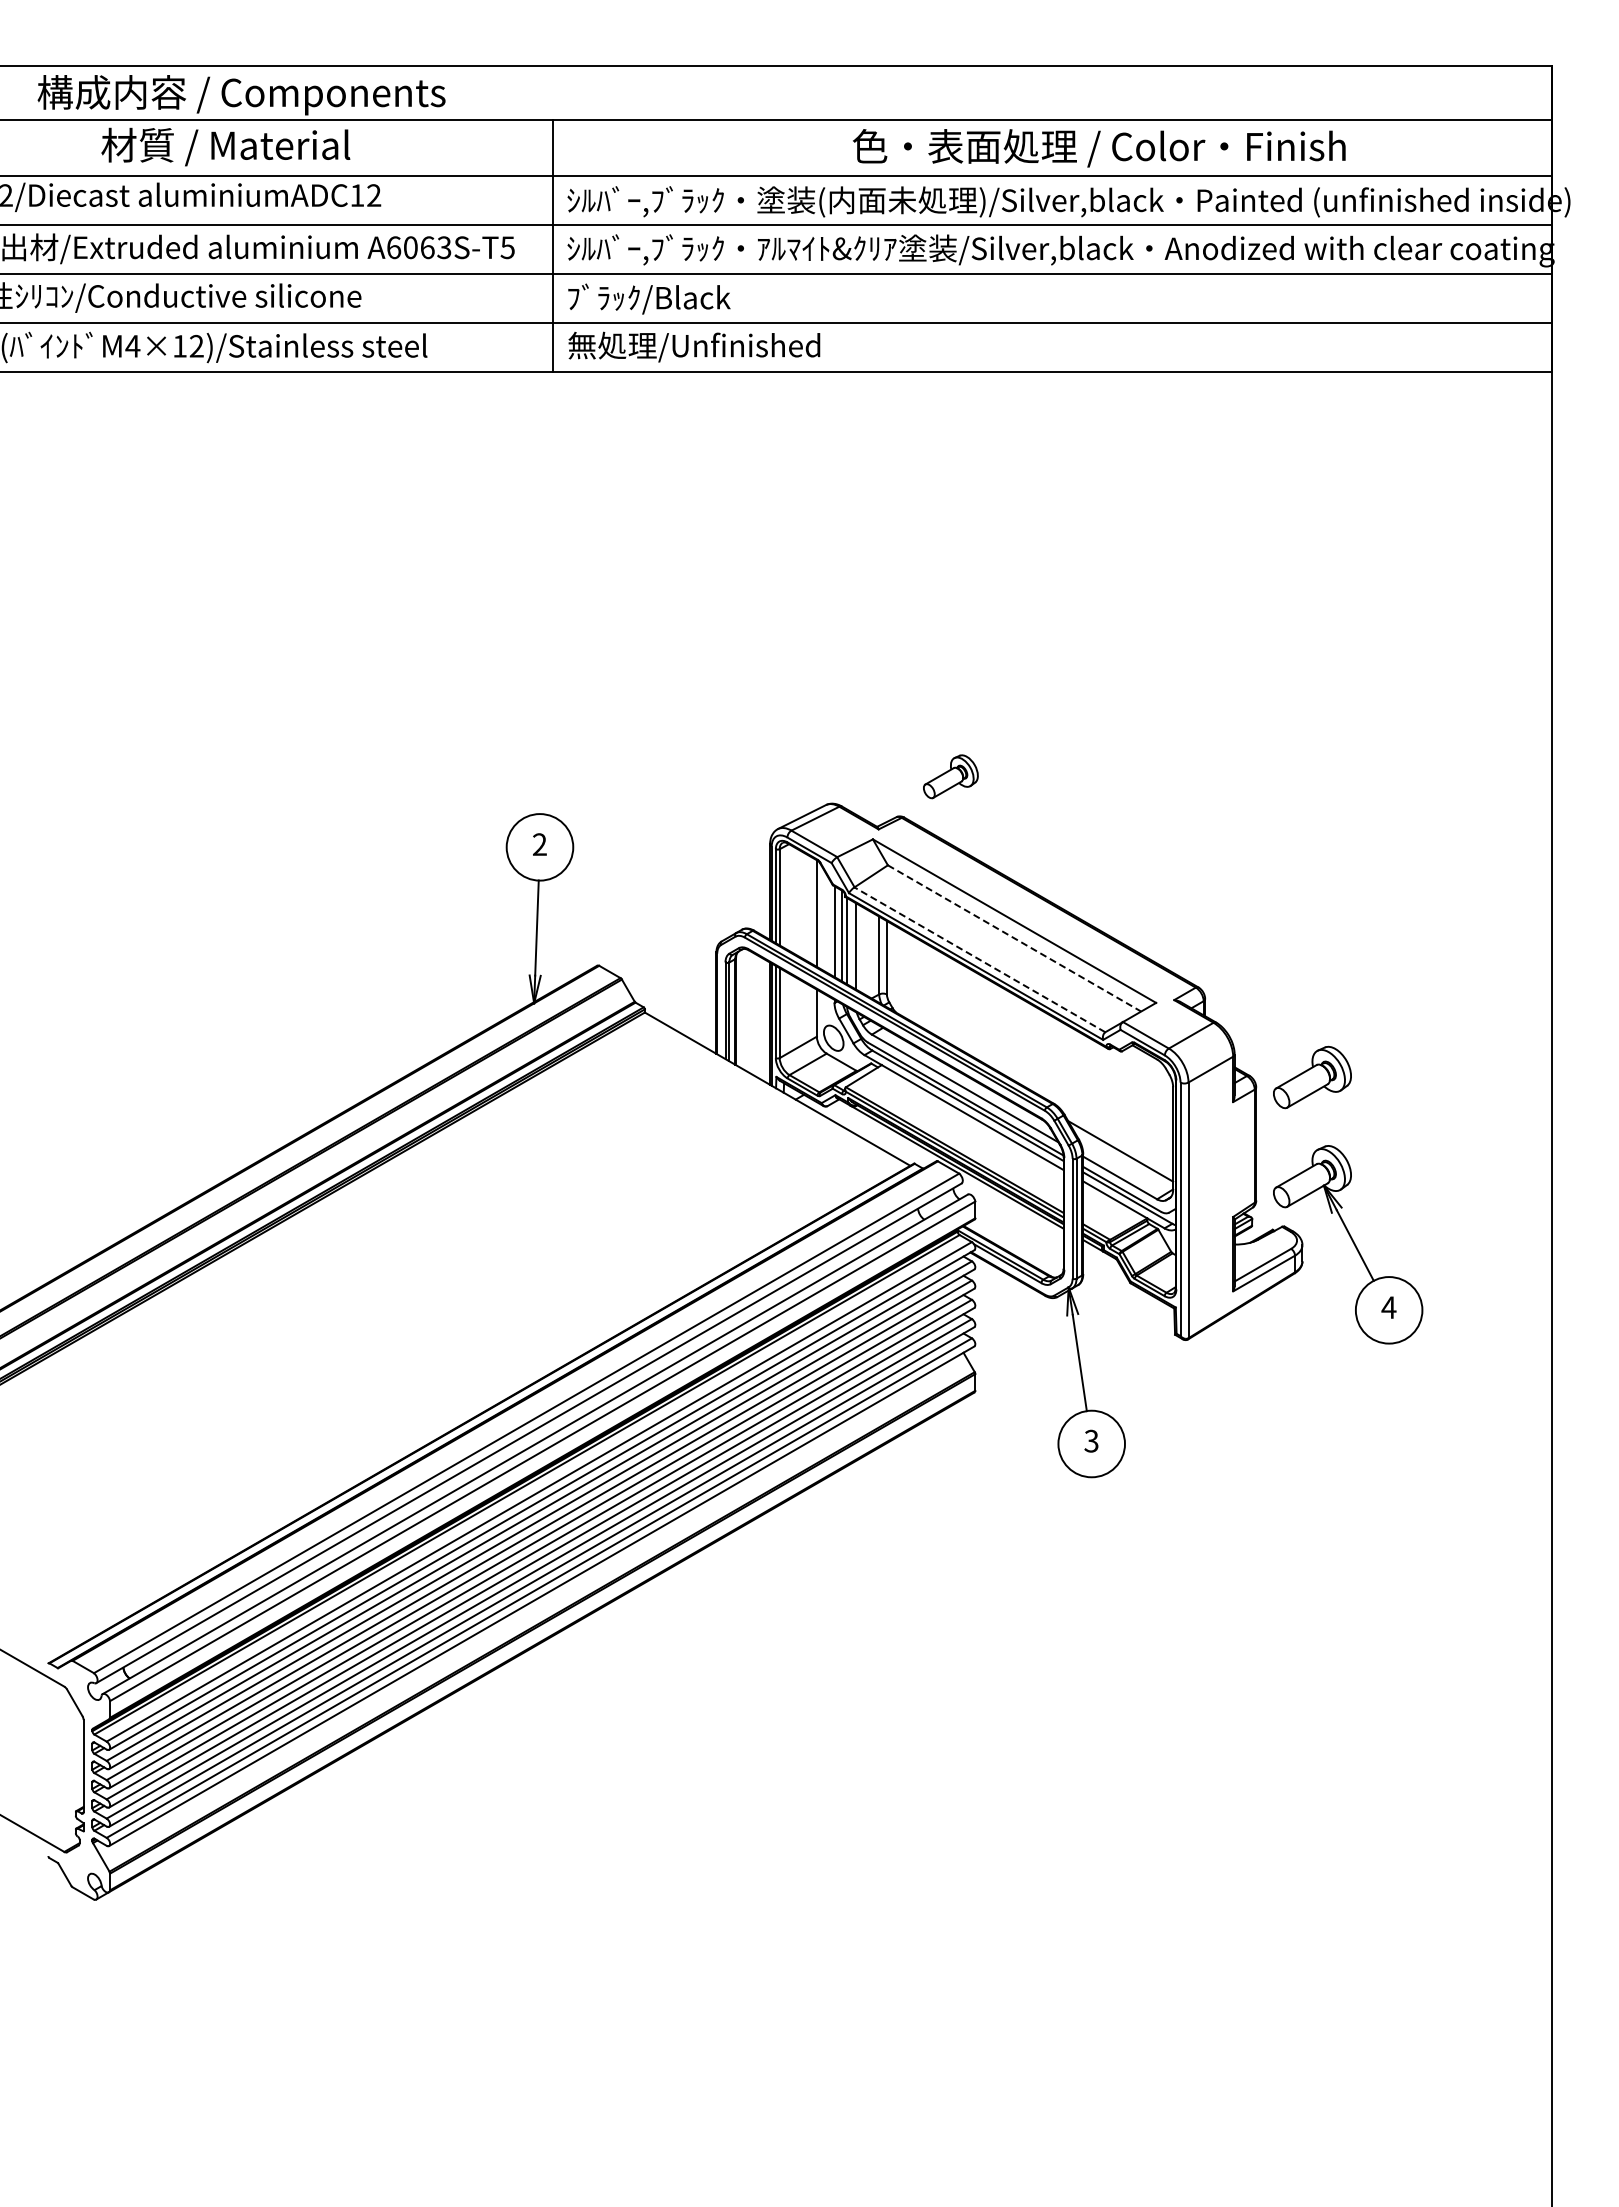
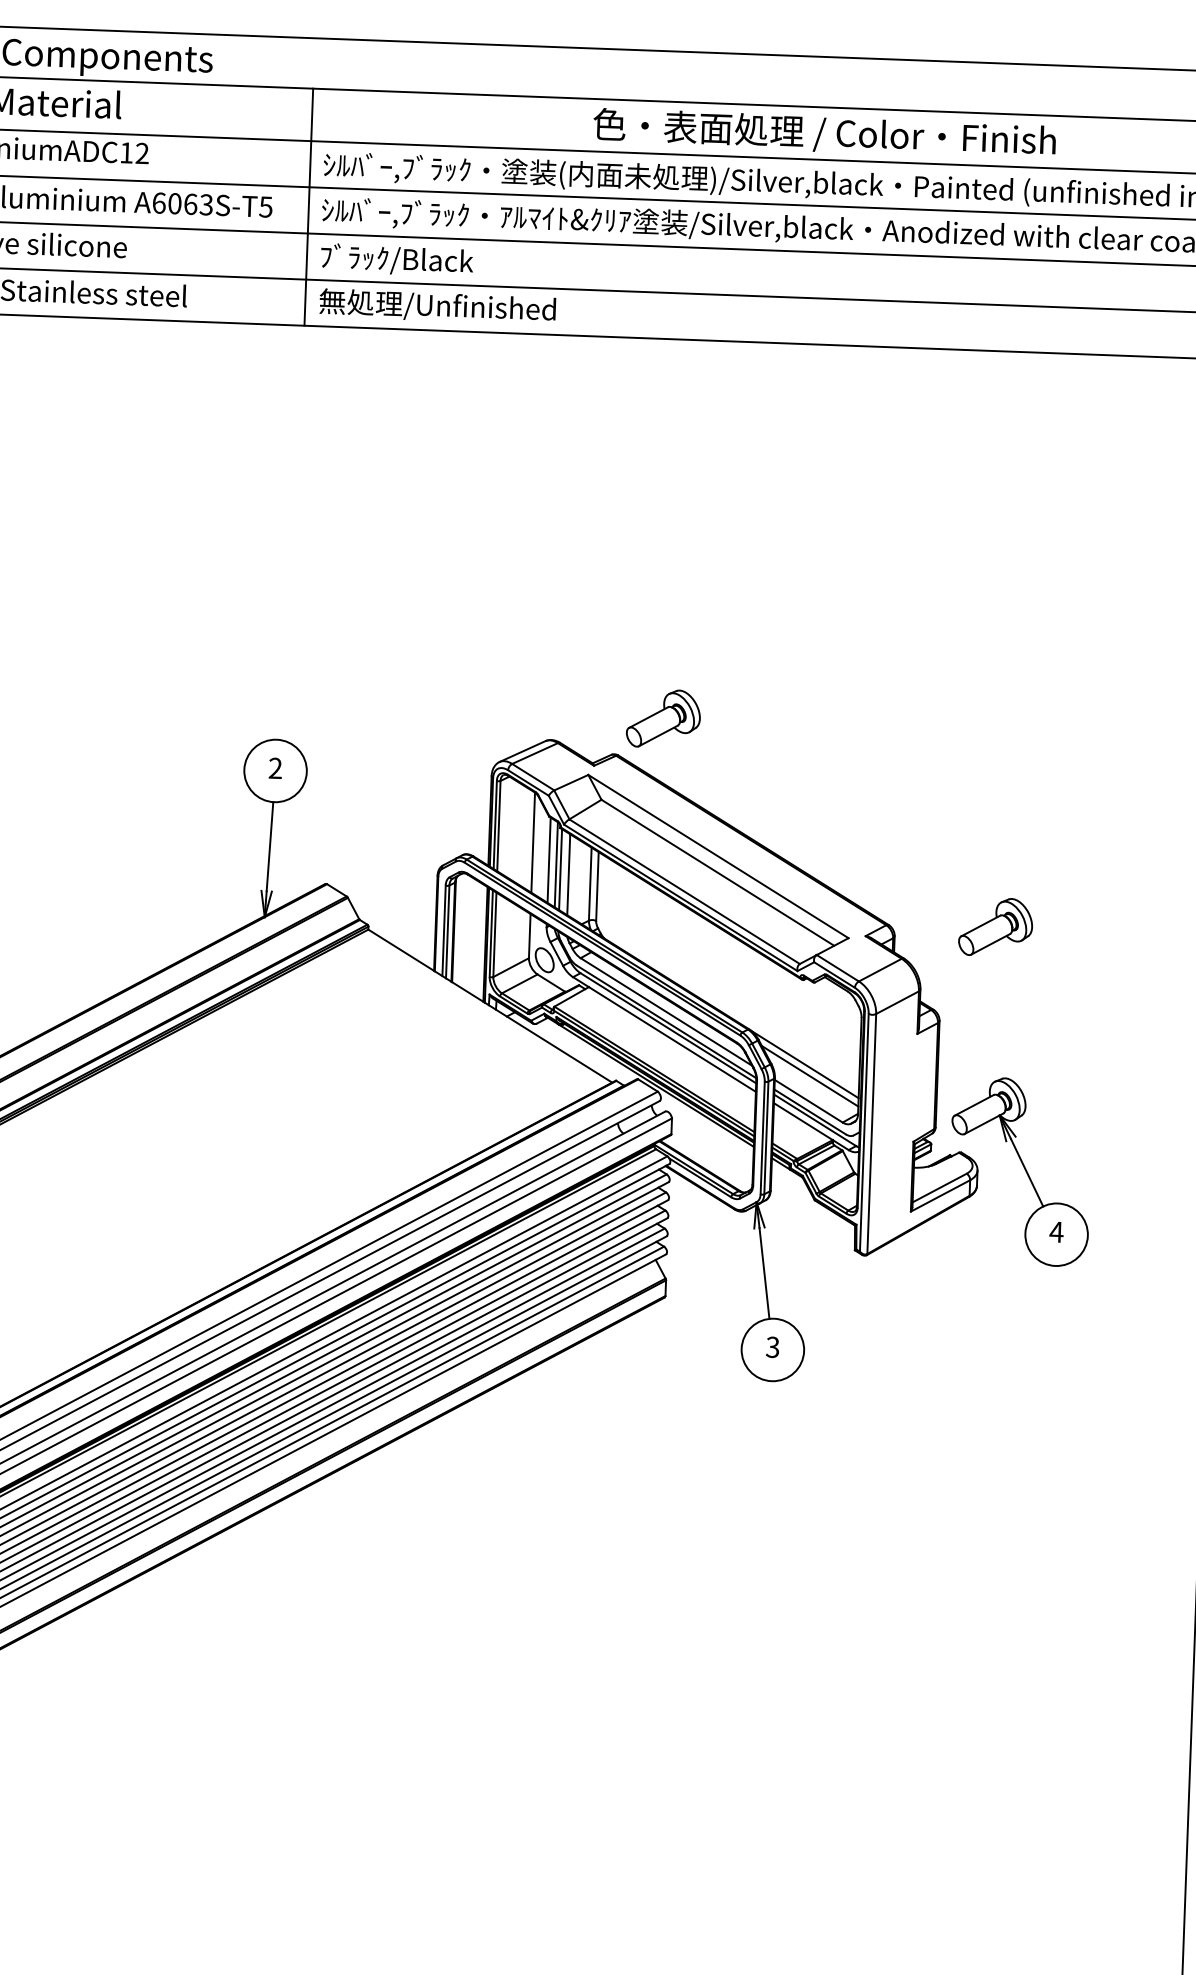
part: (950, 776) -> (663, 718), size x1.43
line: (1014, 938) -> (717, 872), dashed -> solid
line: (979, 959) -> (684, 891), dashed -> solid
part: (1312, 1077) -> (995, 927), moved
line: (1114, 1138) -> (804, 1064), added

